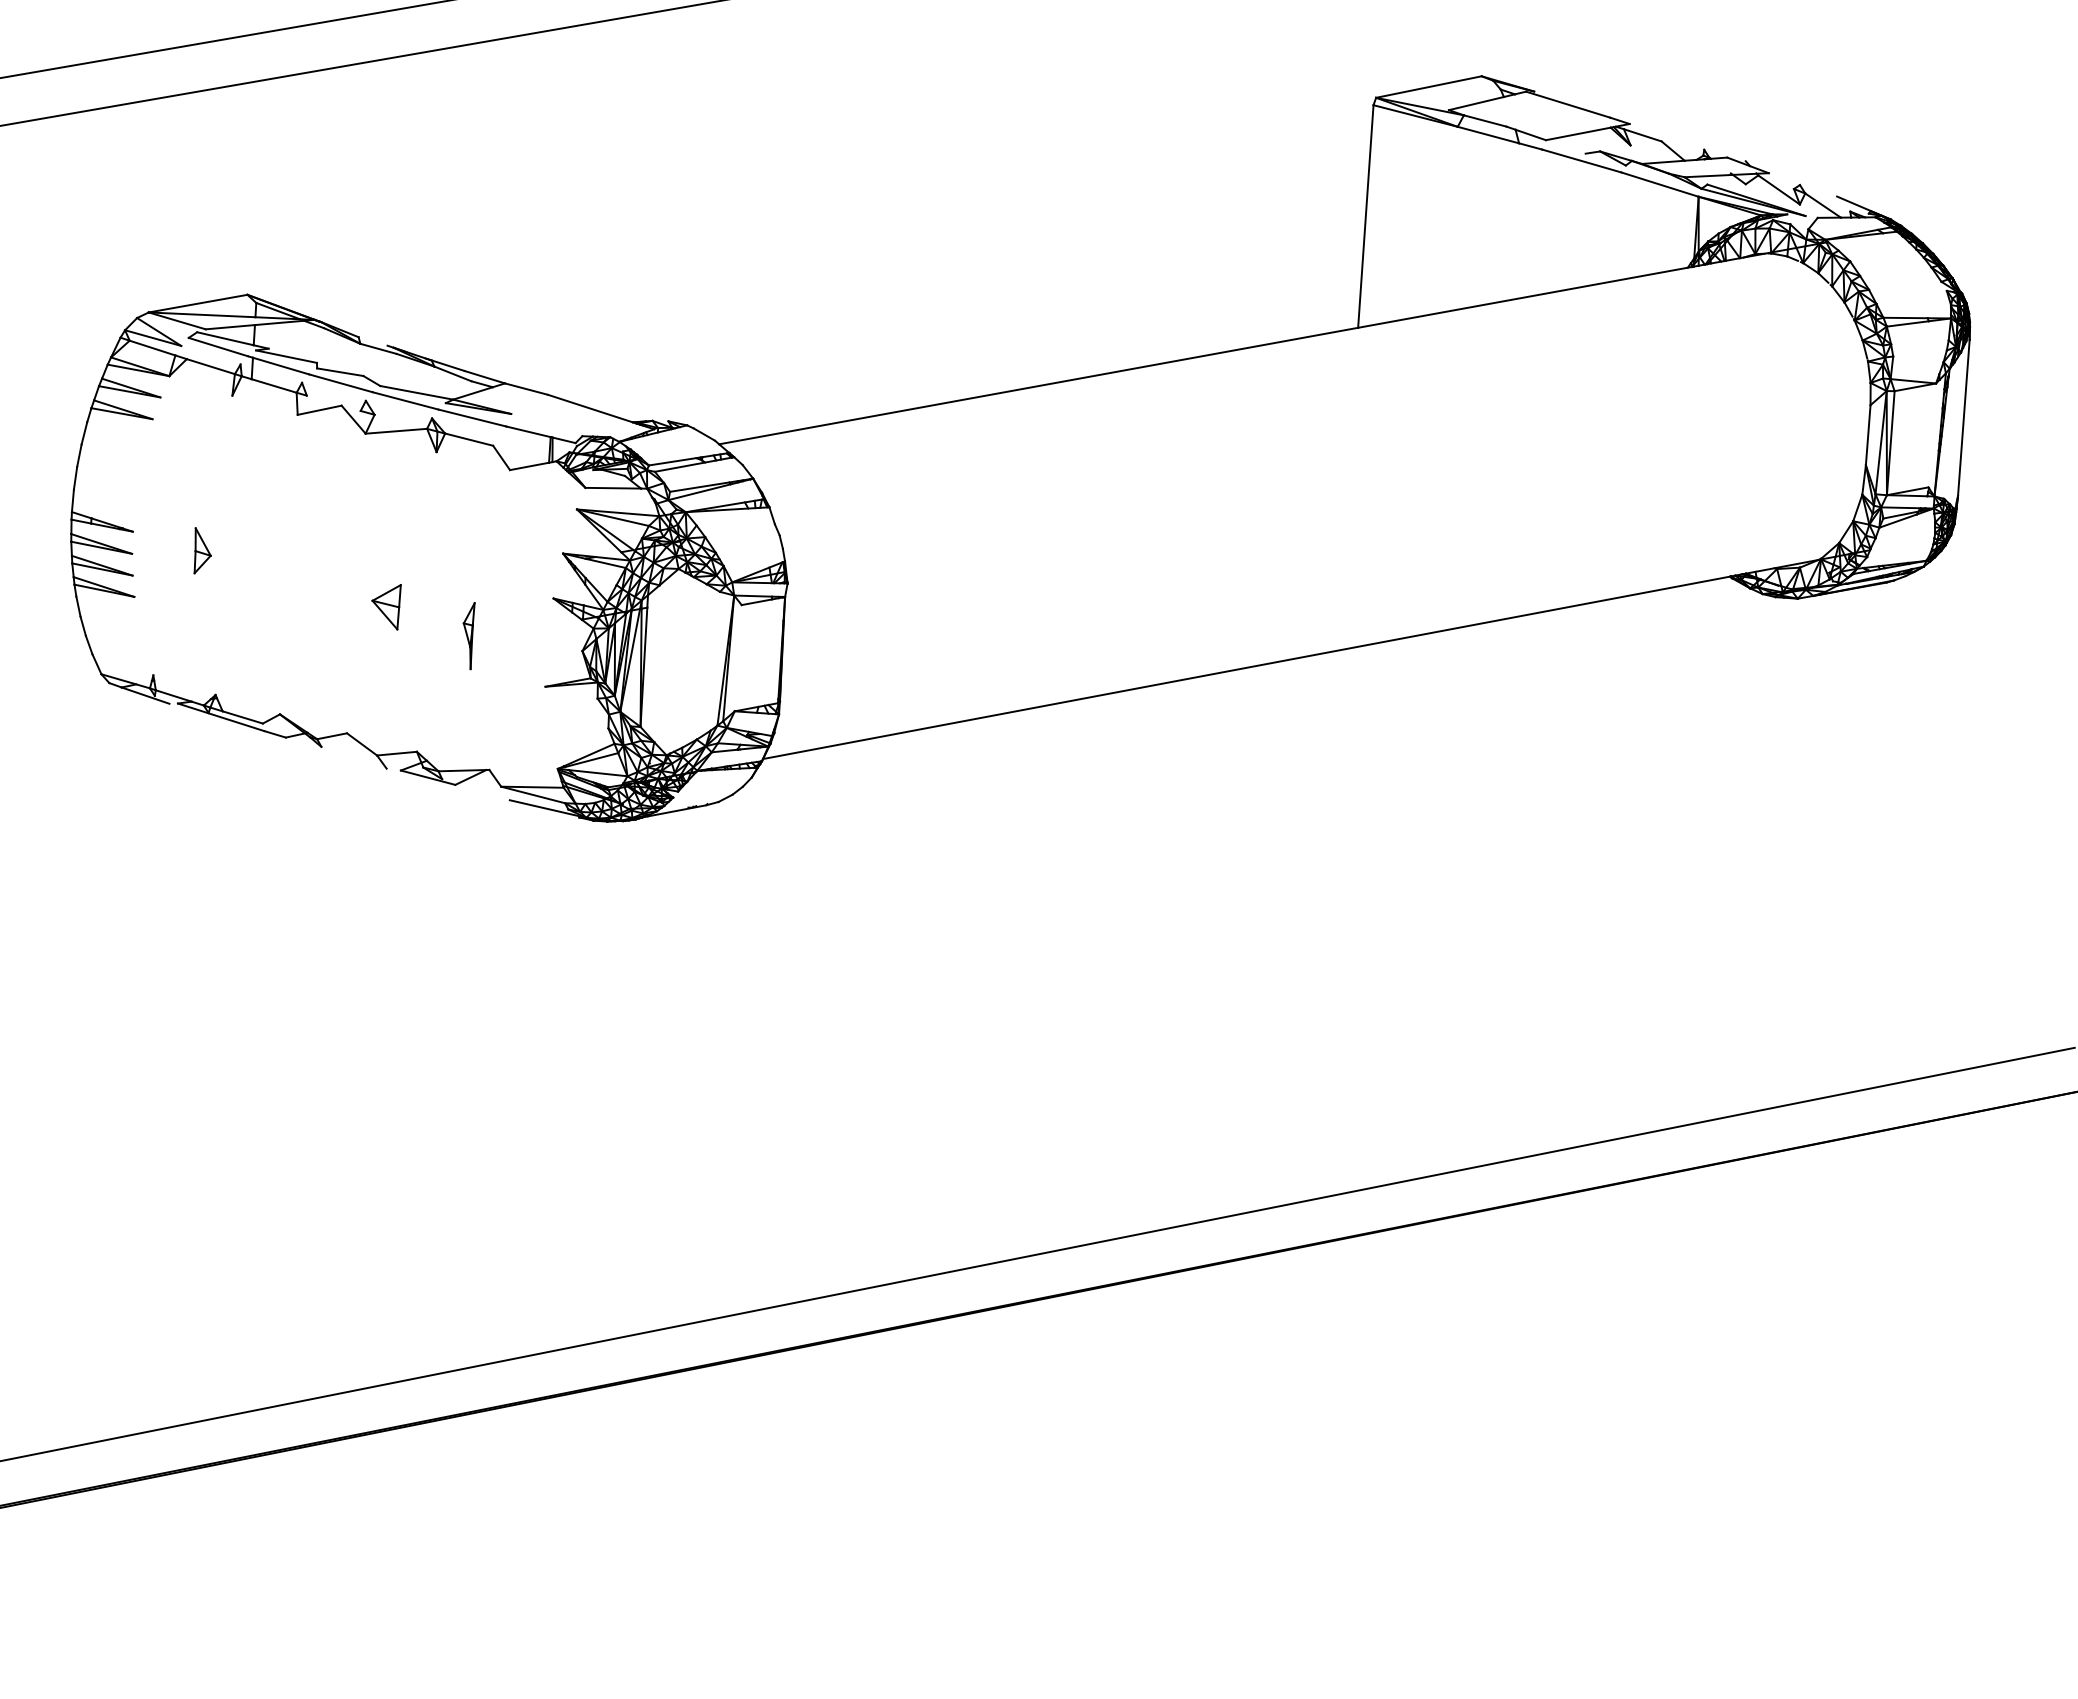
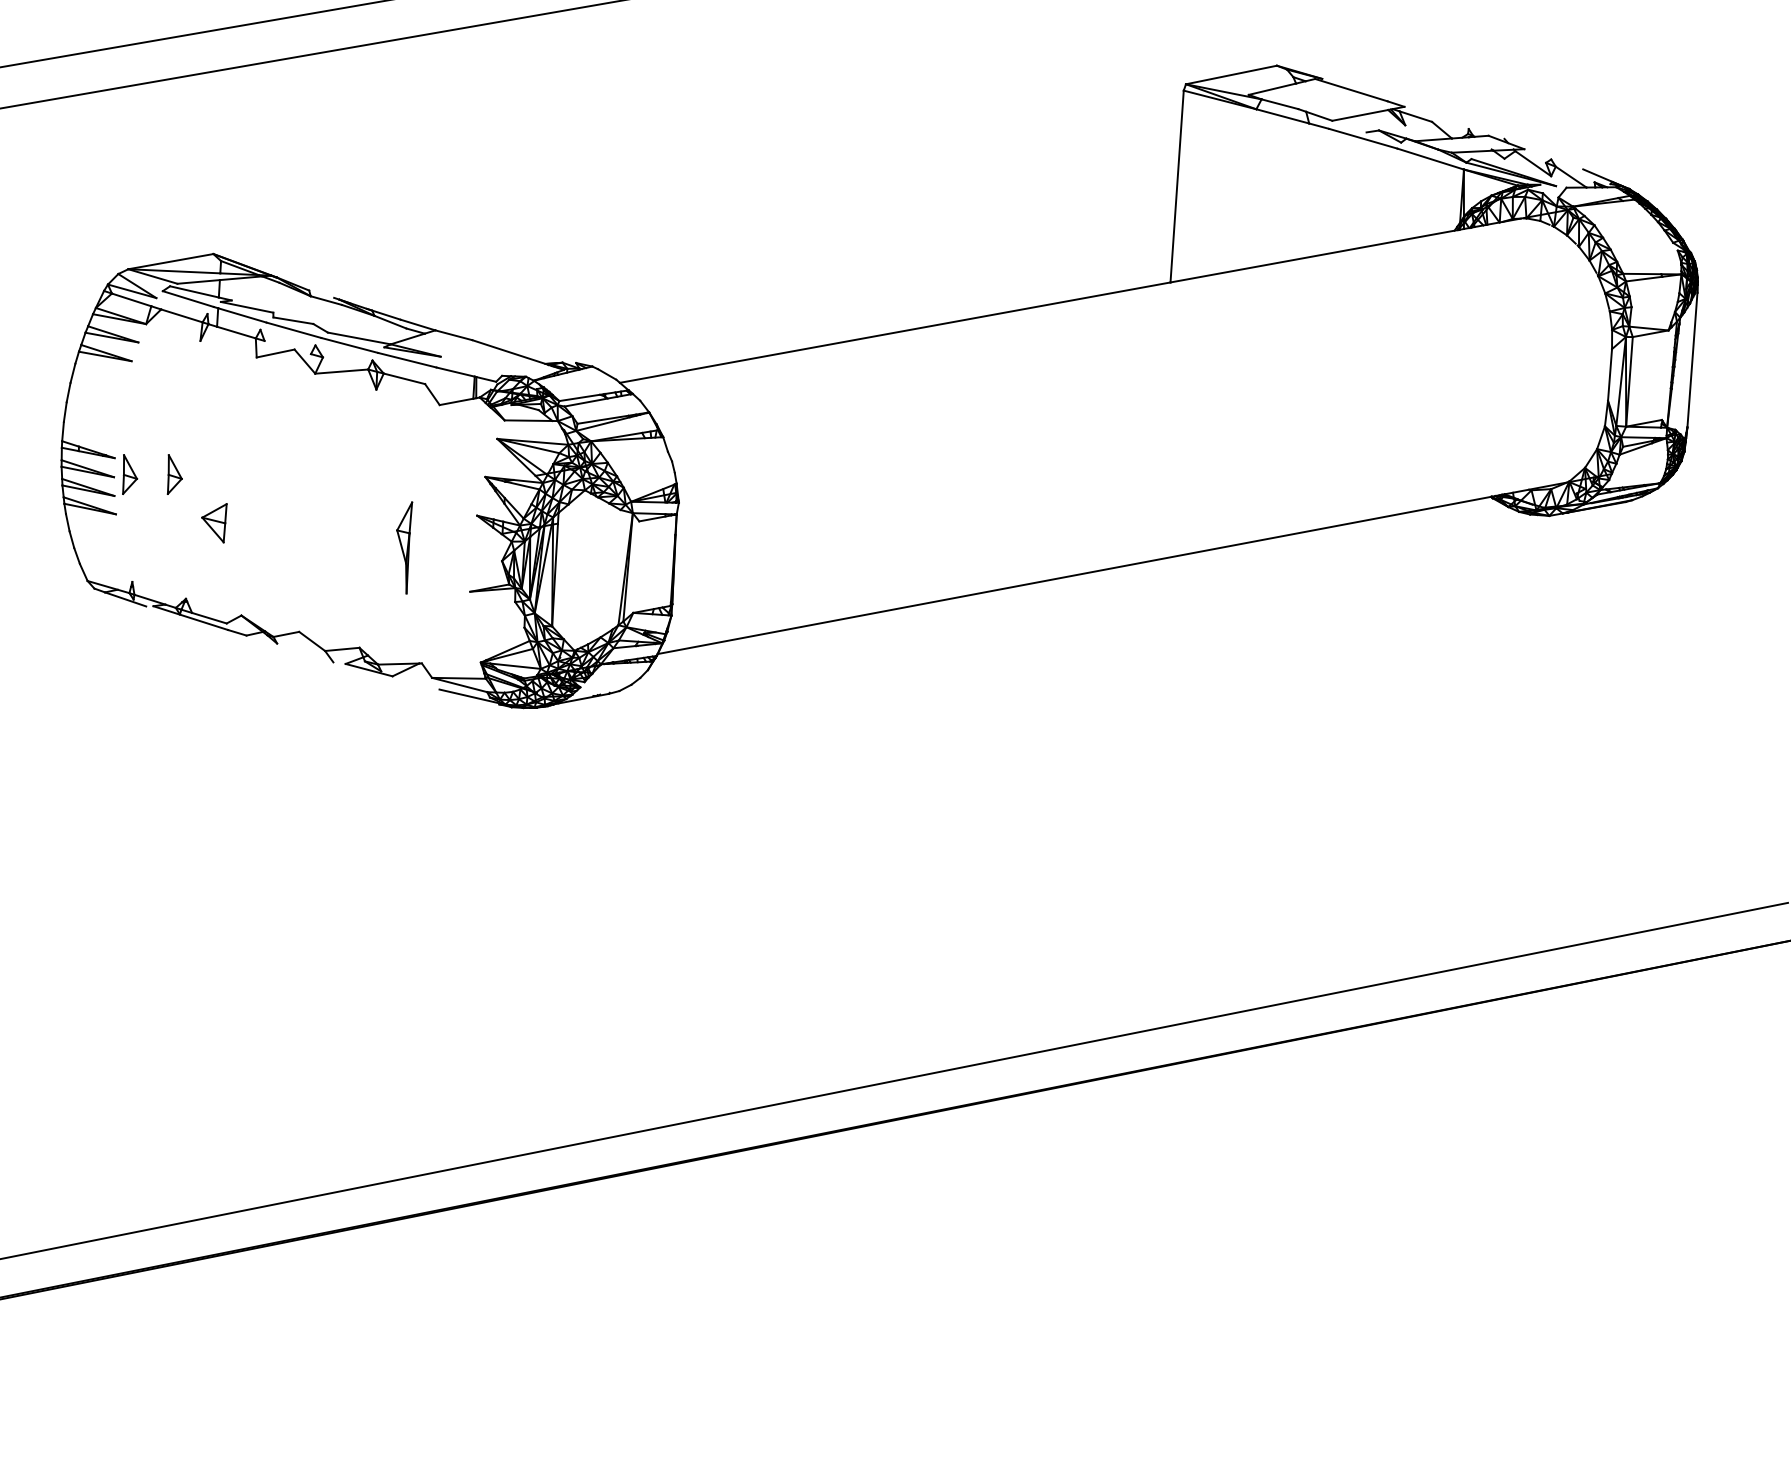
part: (150, 550) -> (129, 474), added
part: (386, 607) -> (214, 523), moved
part: (468, 636) -> (403, 548), size x1.6

